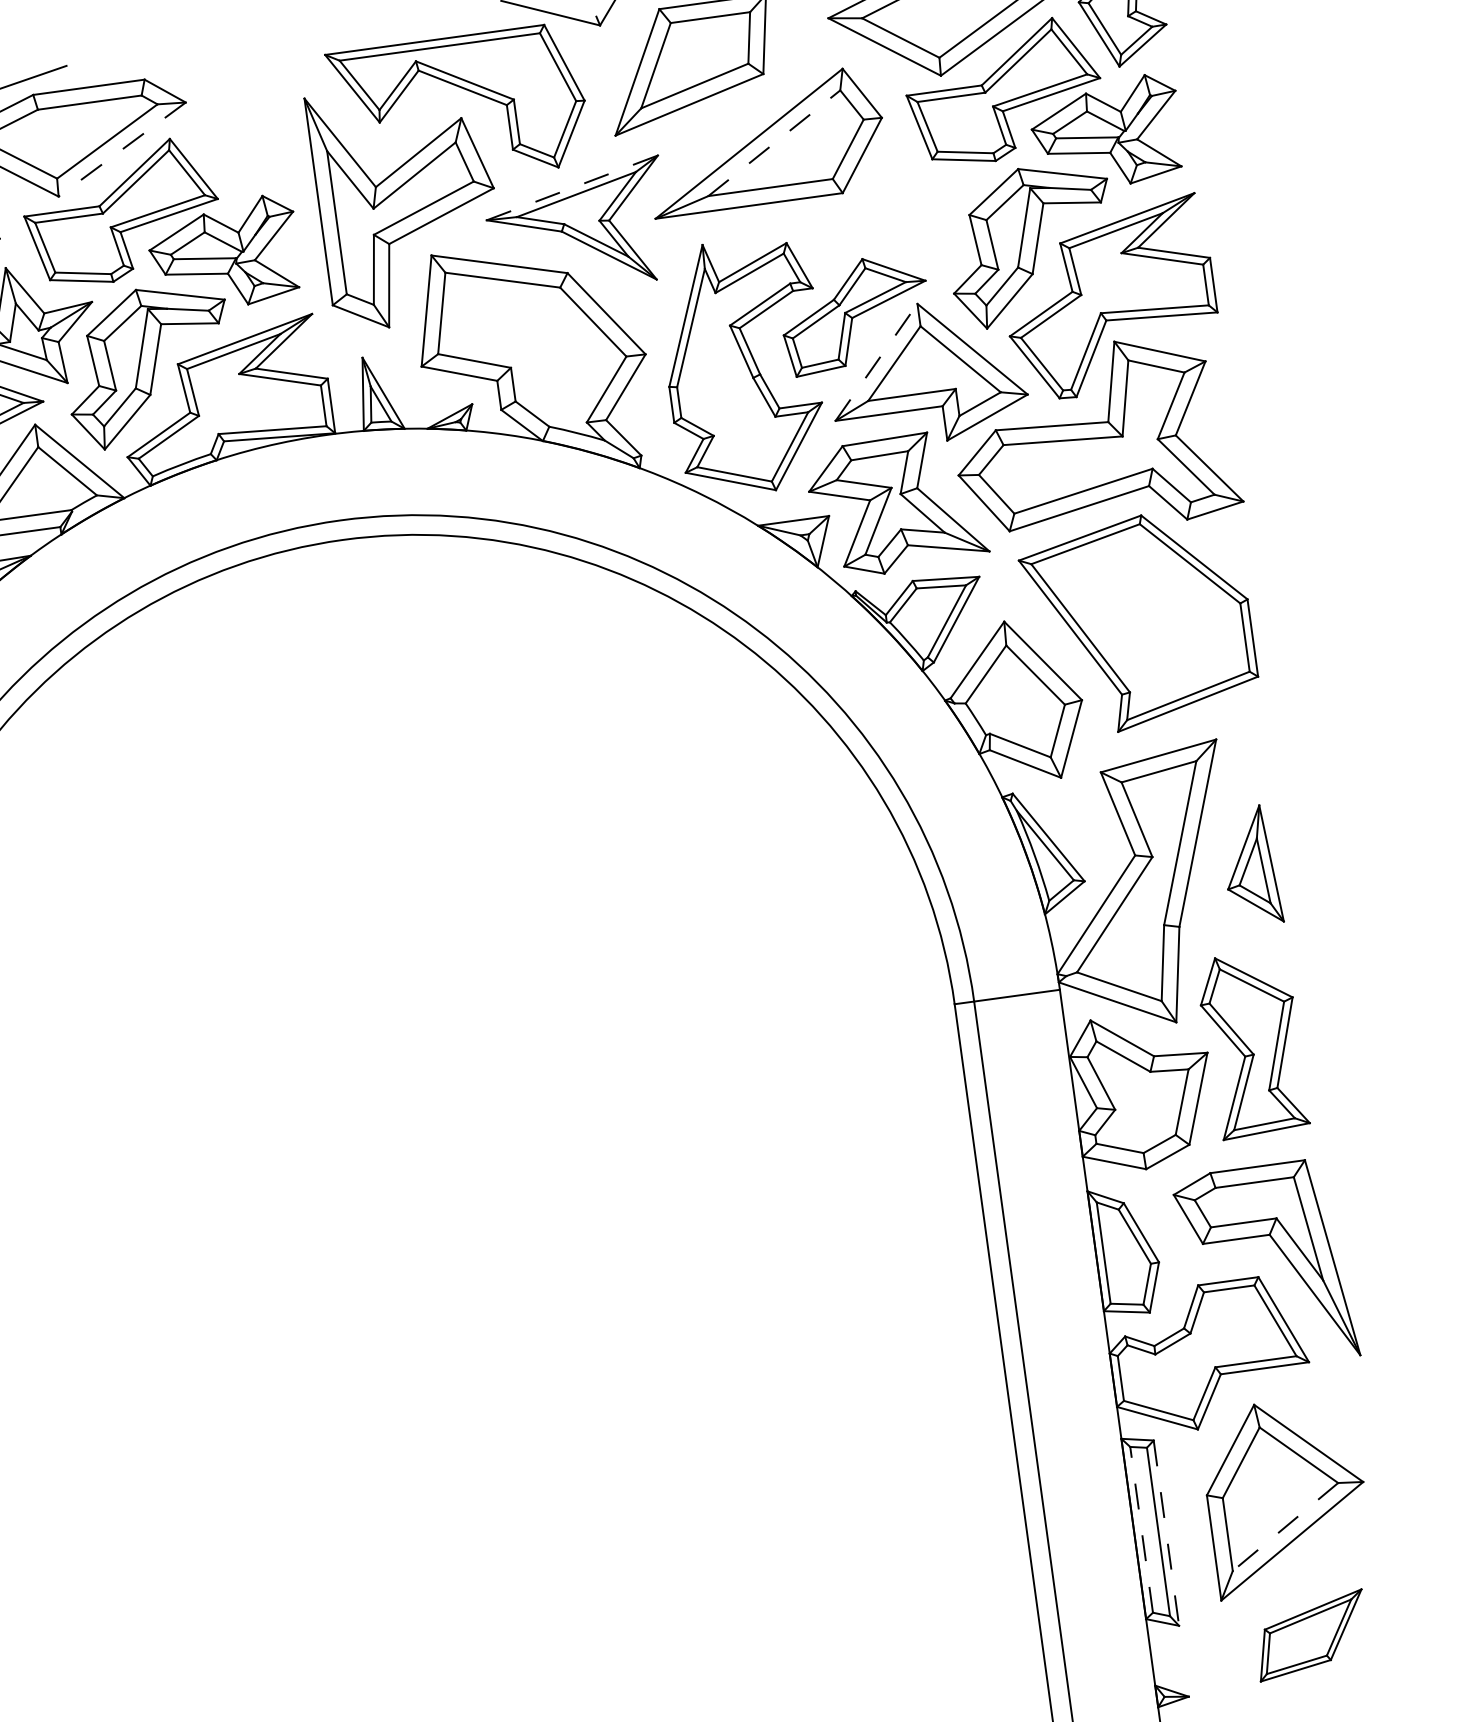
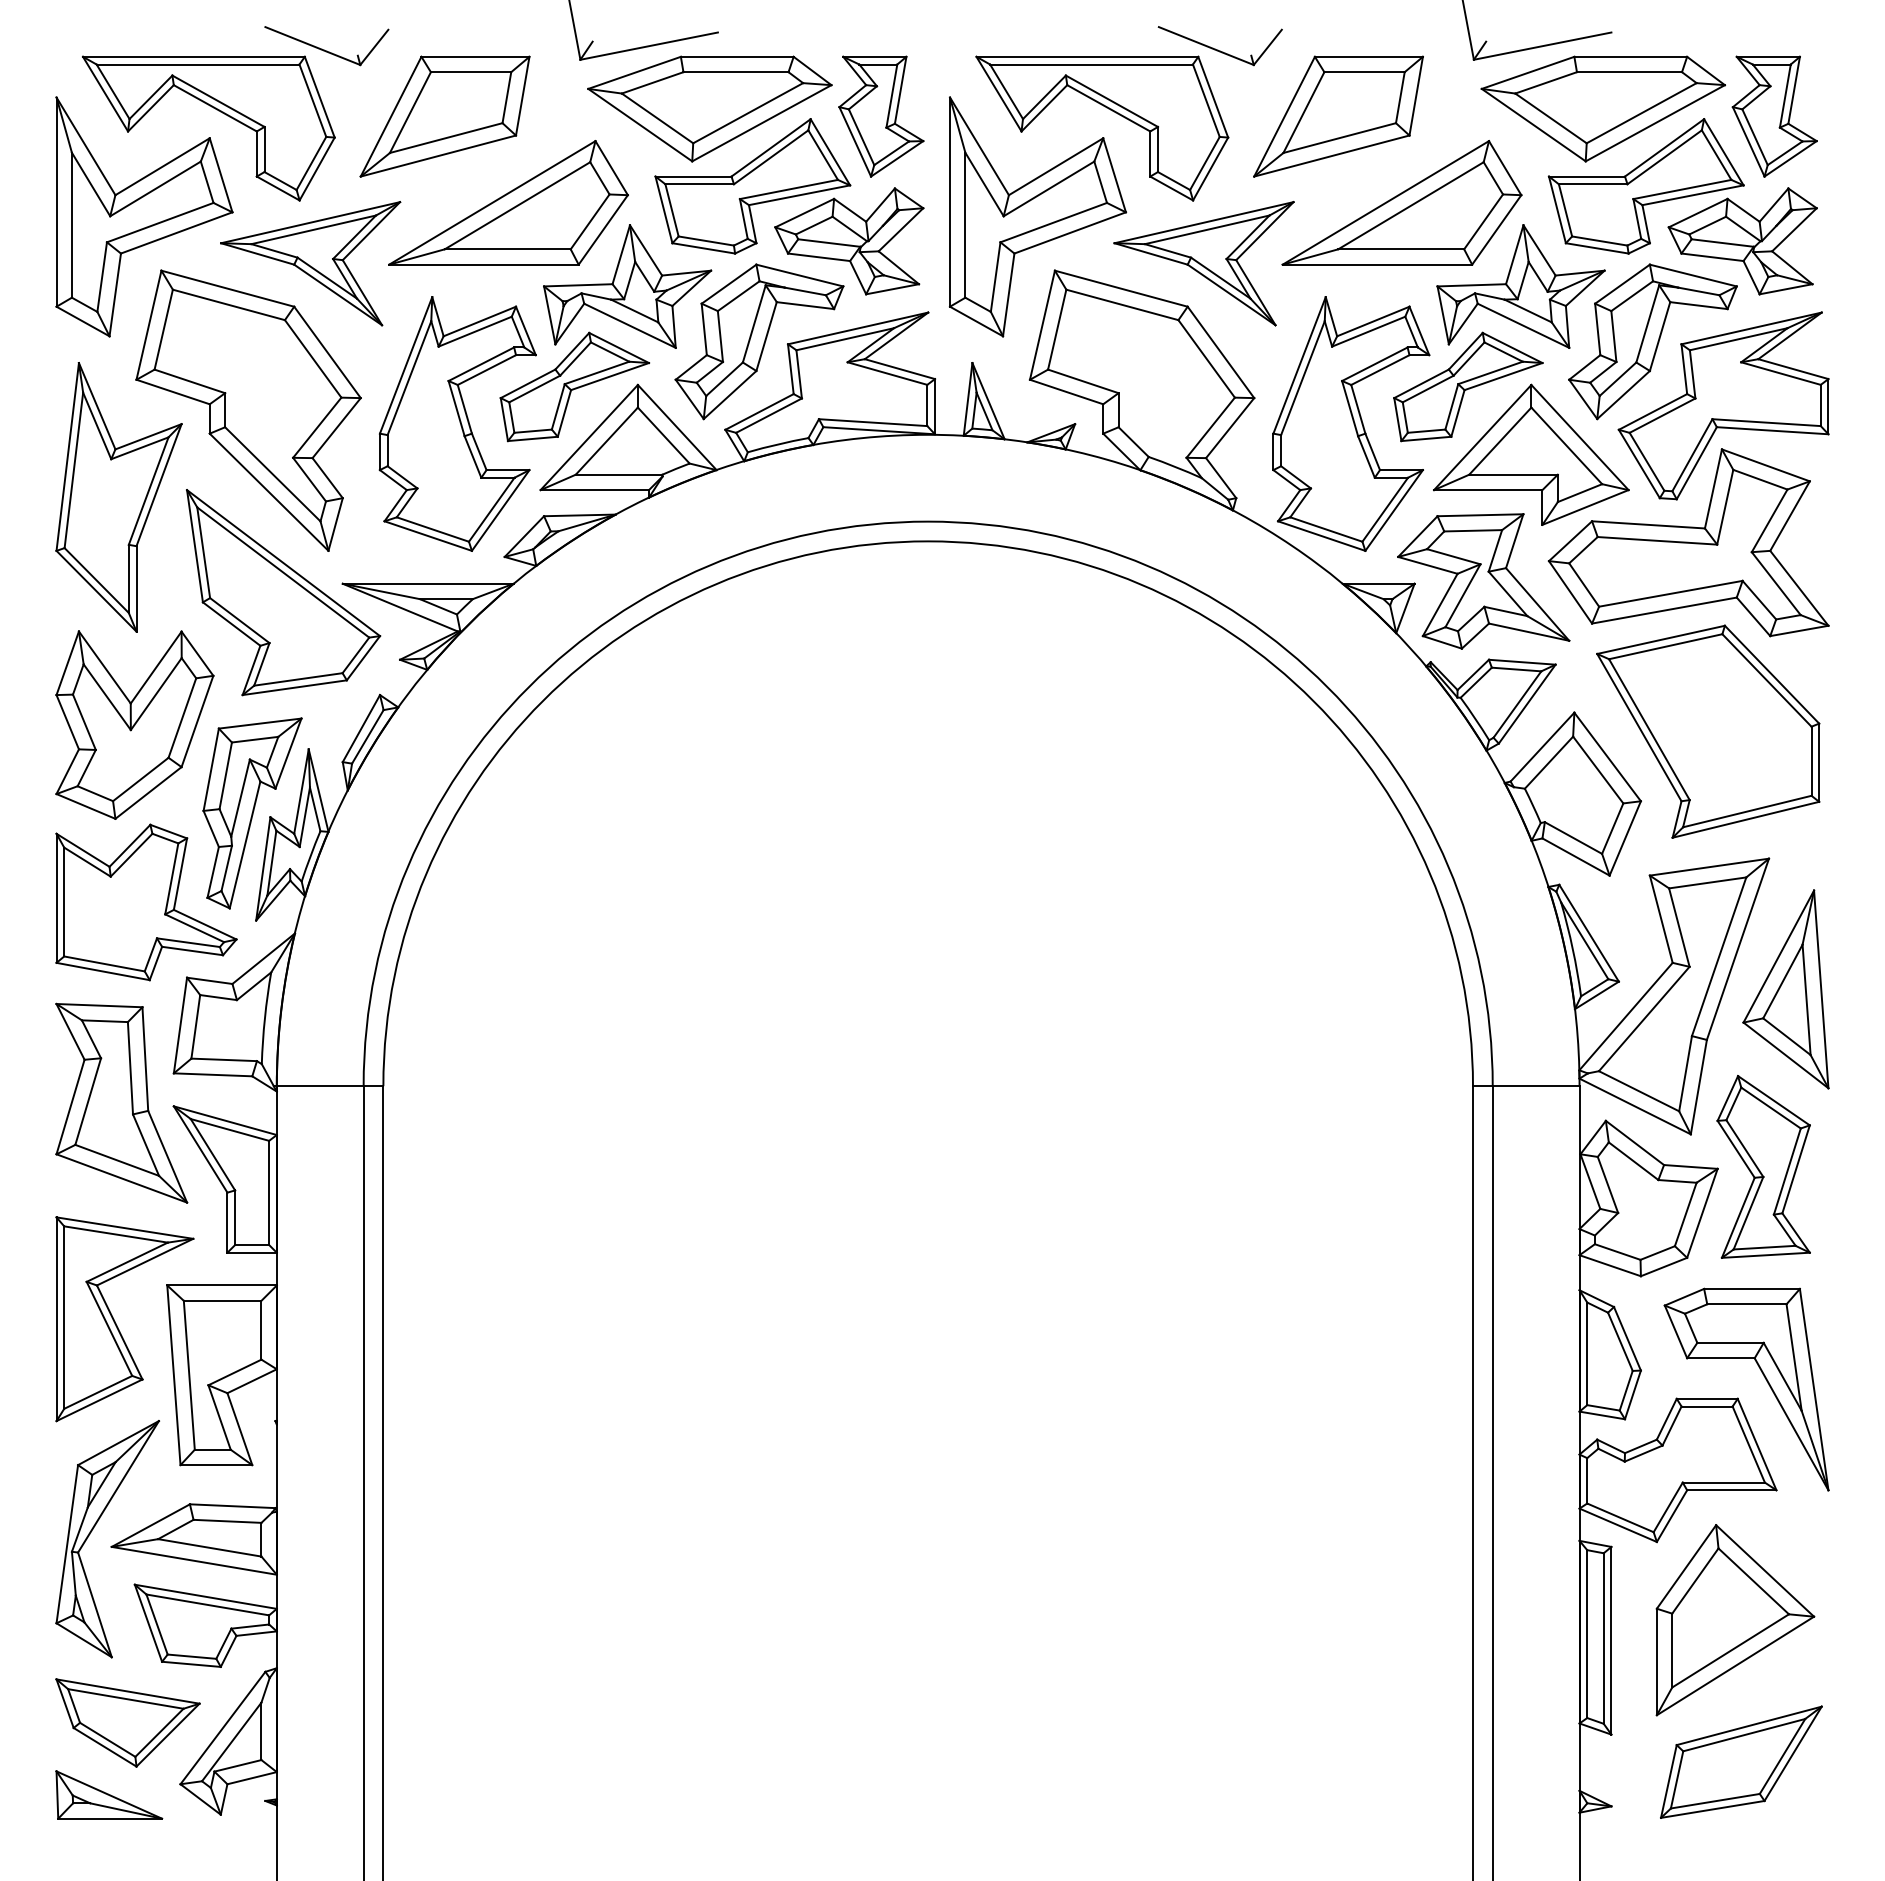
part: (239, 126) -> (881, 116), added
line: (773, 143) -> (1410, 205), dashed -> solid
line: (121, 149) -> (761, 123), dashed -> solid
line: (572, 187) -> (1204, 222), dashed -> solid
part: (893, 208) -> (1520, 286), added
line: (876, 362) -> (1482, 437), dashed -> solid
part: (1250, 866) -> (1785, 989), size x1.67
line: (1285, 1526) -> (1730, 1650), dashed -> solid
line: (1141, 1530) -> (1587, 1634), dashed -> solid
line: (1166, 1532) -> (1611, 1640), dashed -> solid
part: (1311, 1634) -> (1741, 1761), size x1.43

